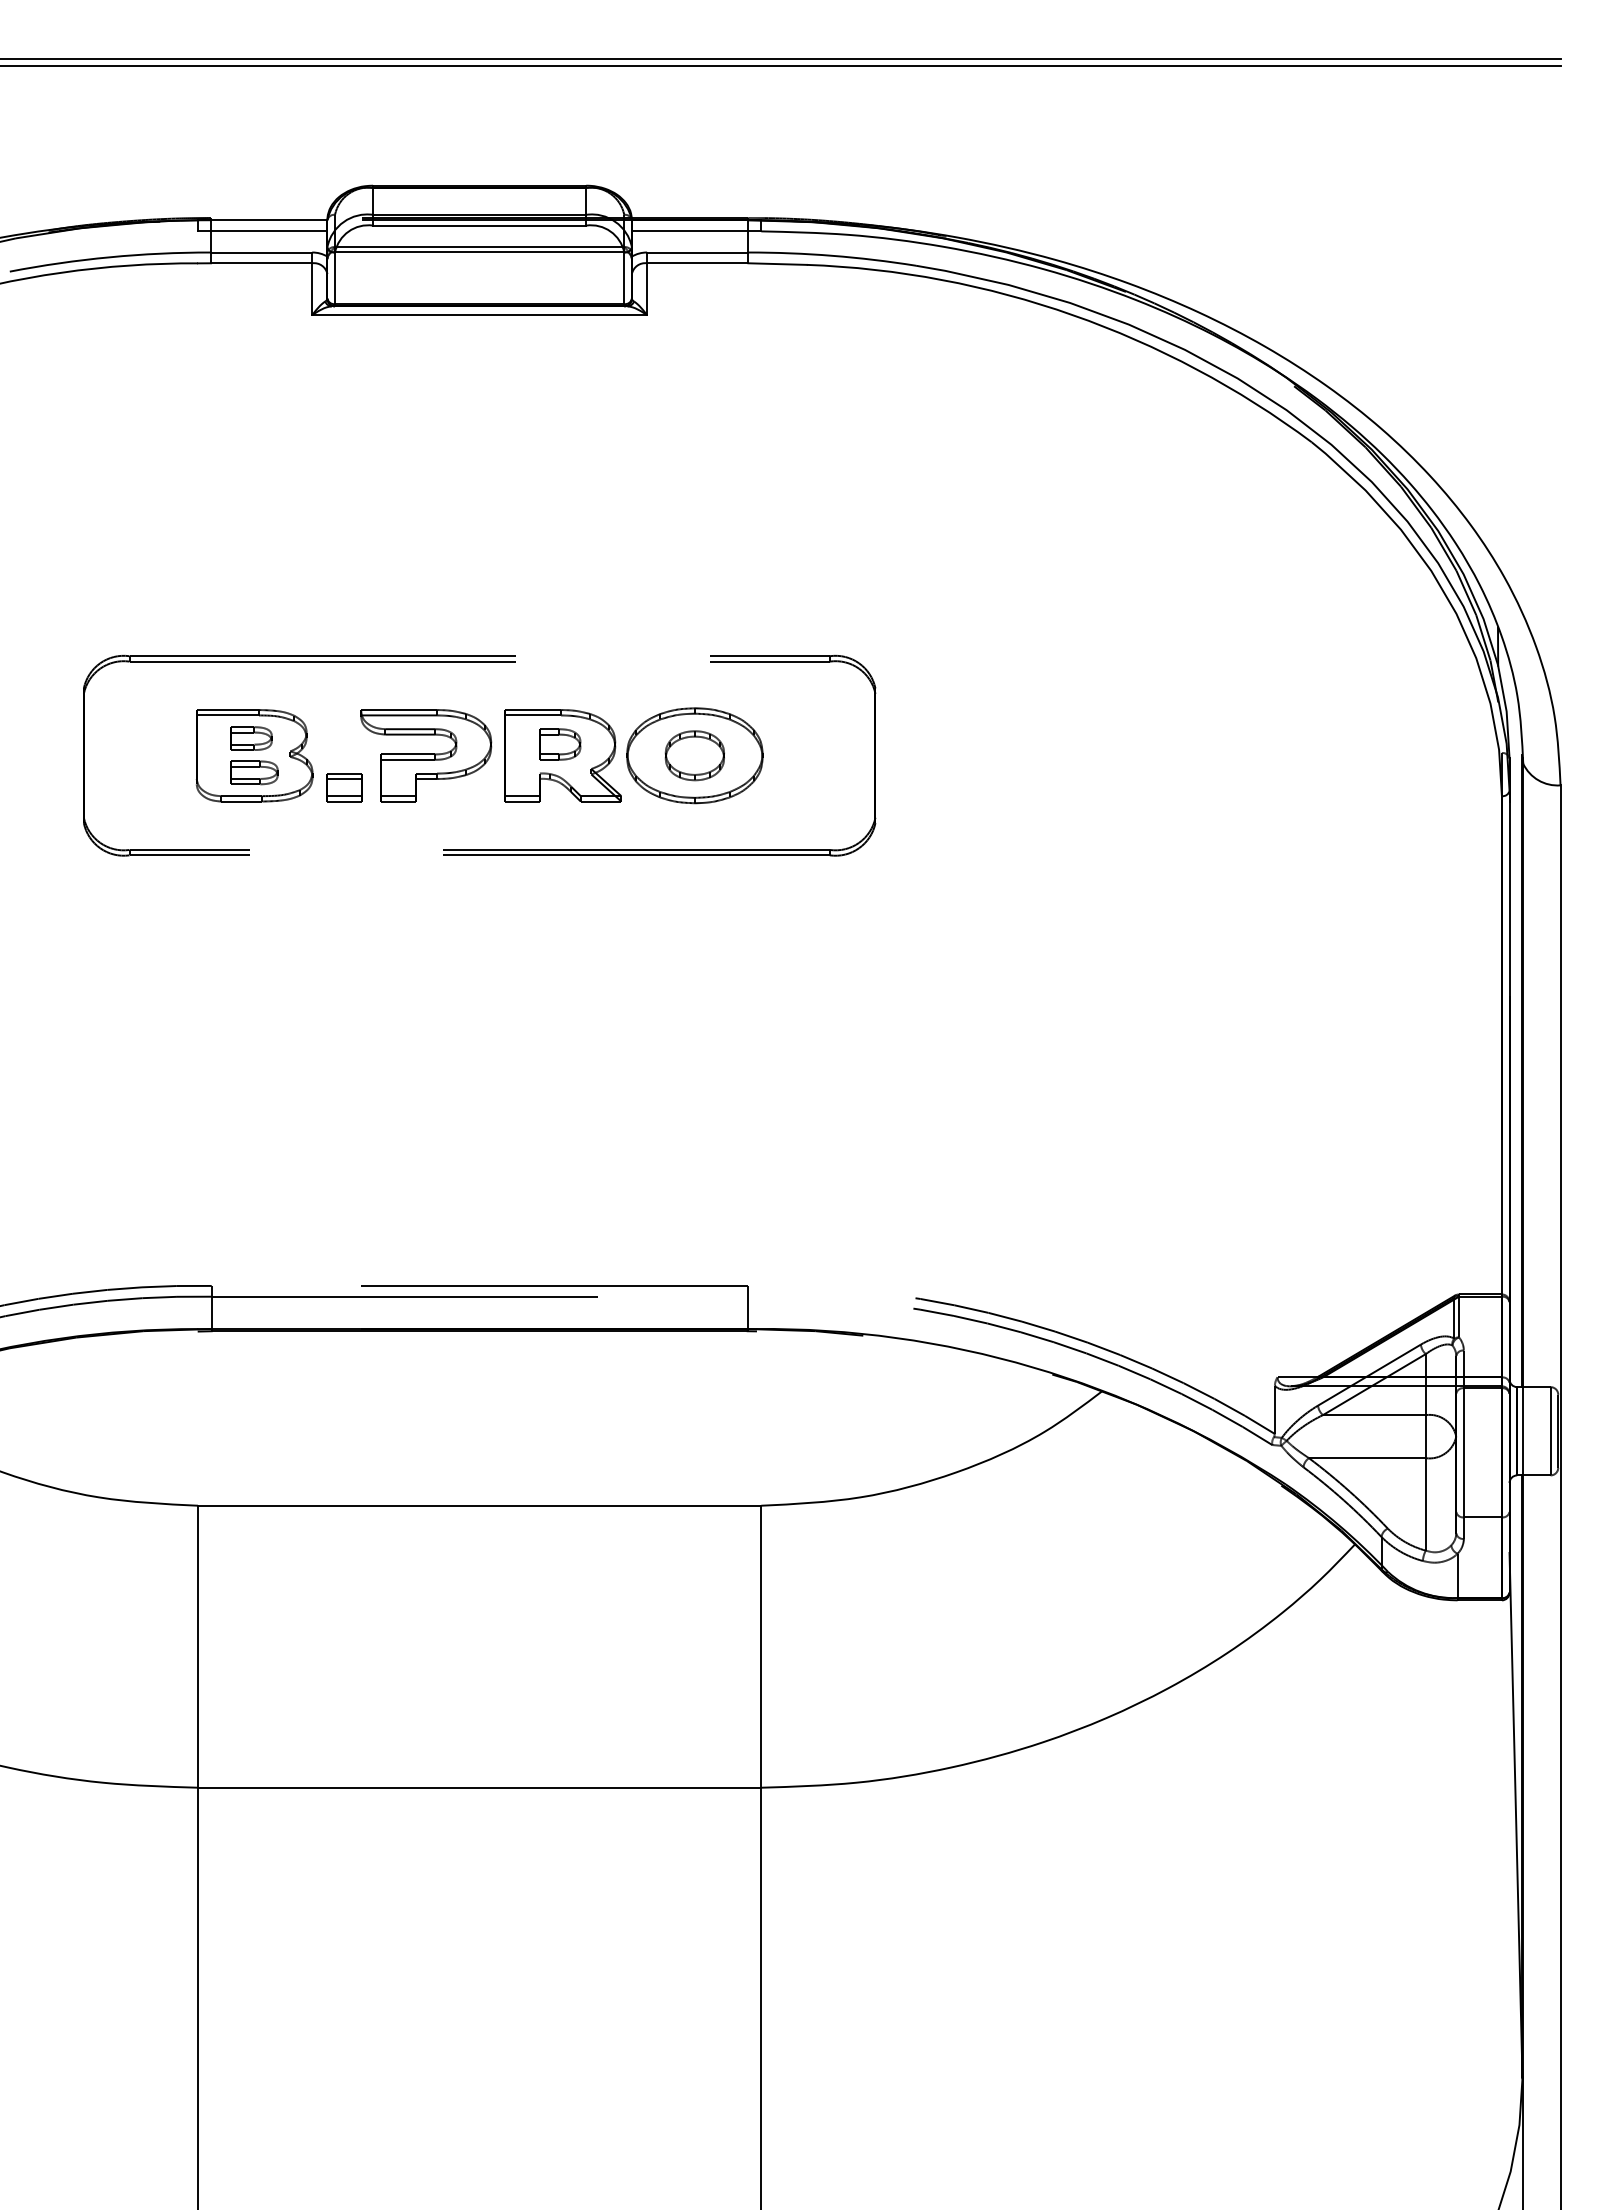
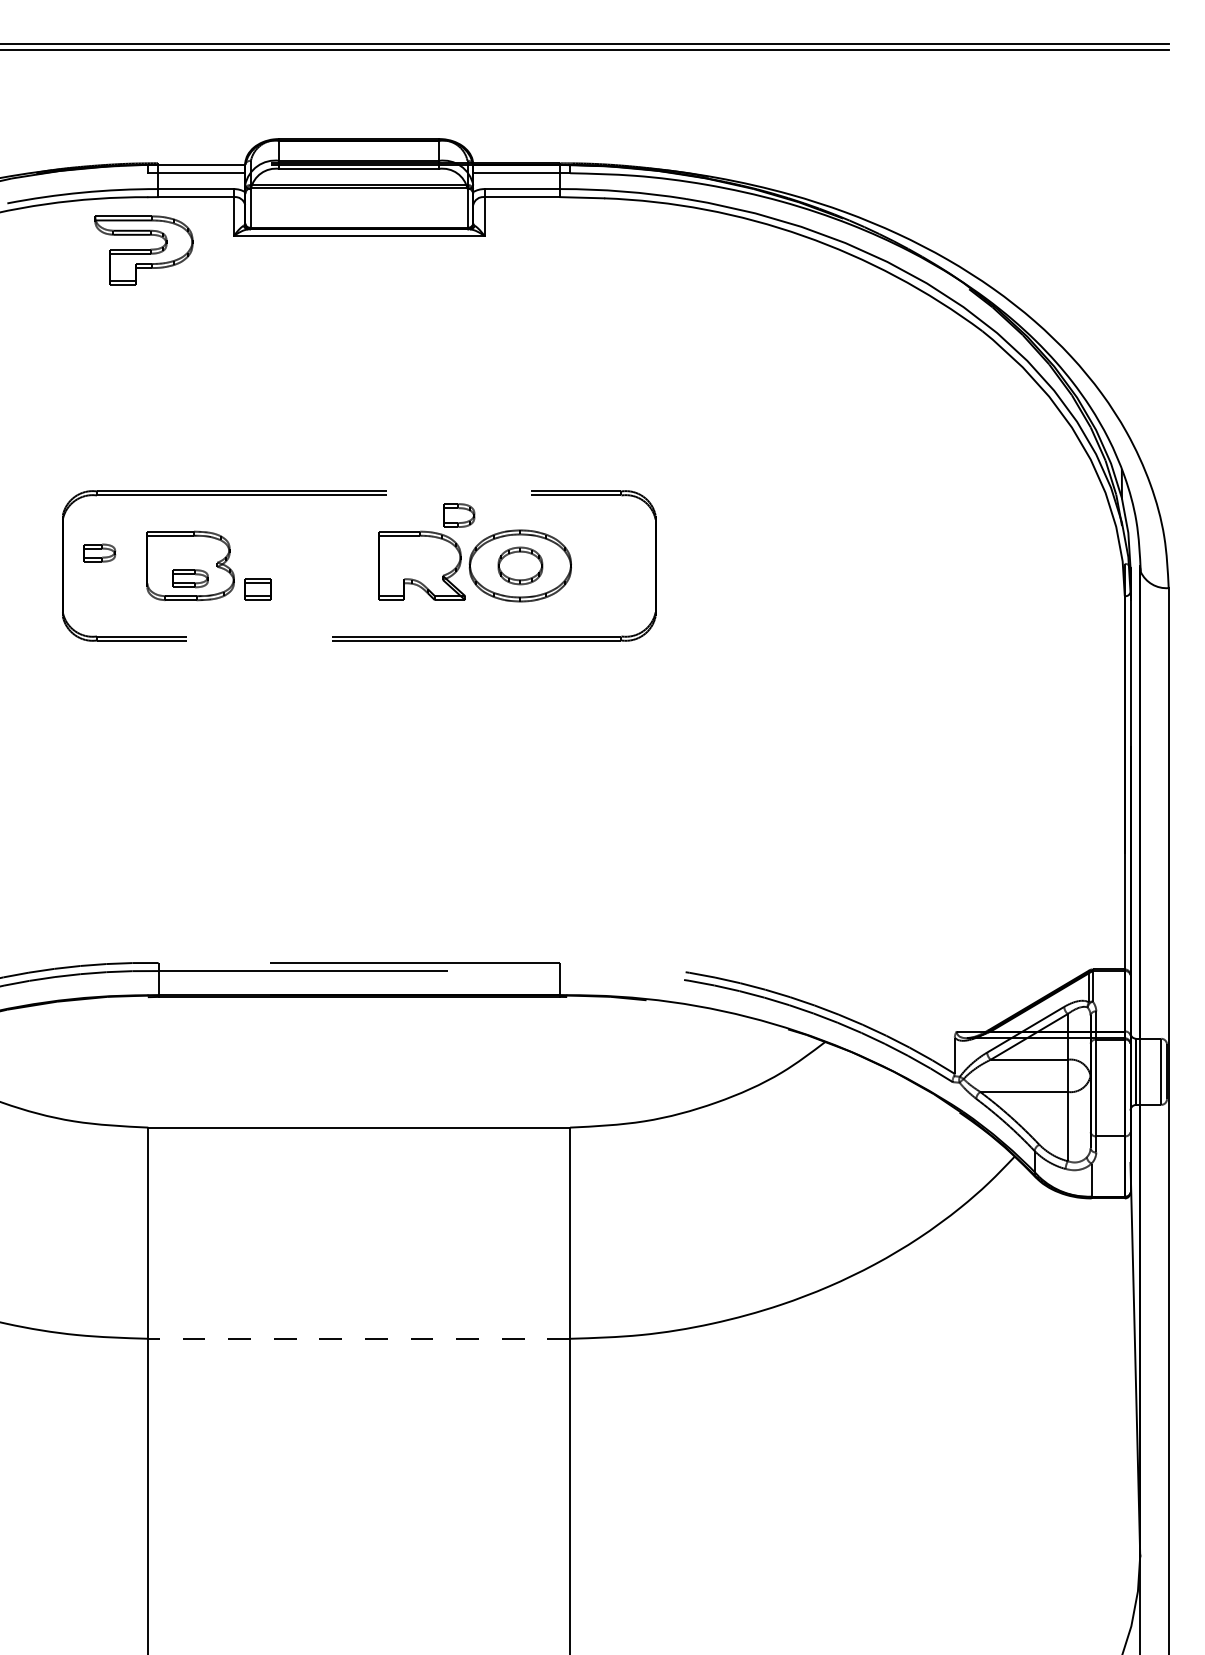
part: (251, 738) -> (99, 553), moved
part: (560, 744) -> (459, 515), moved
part: (426, 755) -> (144, 250), moved
line: (479, 1787) -> (359, 1338), solid -> dashed

